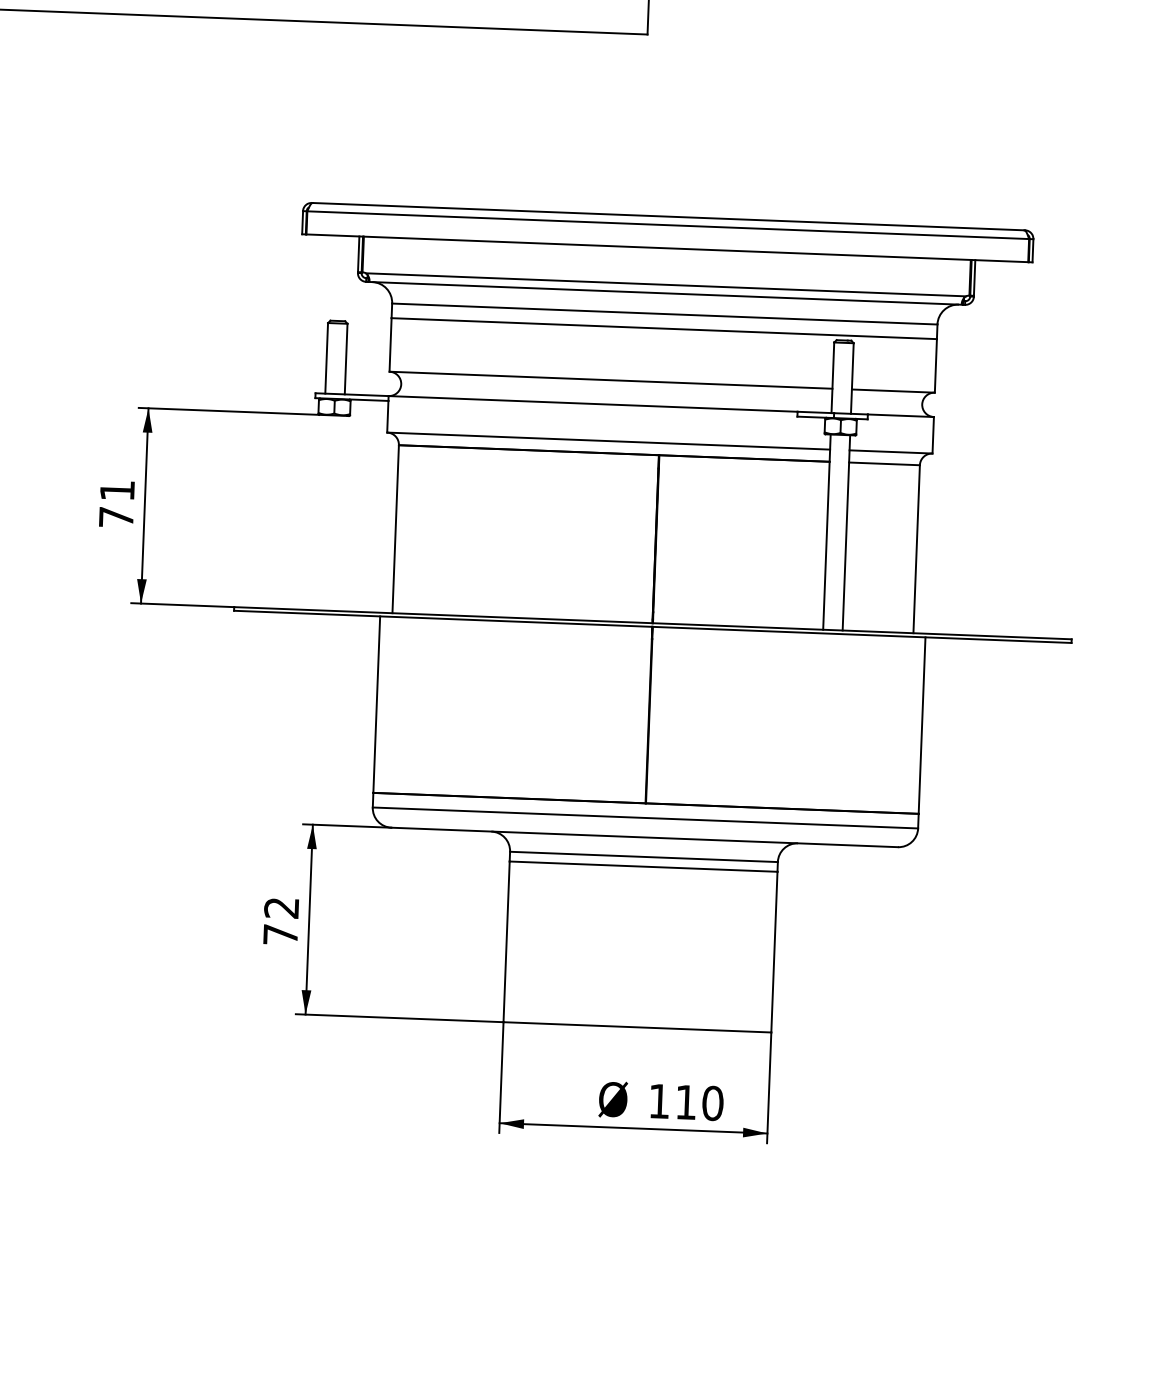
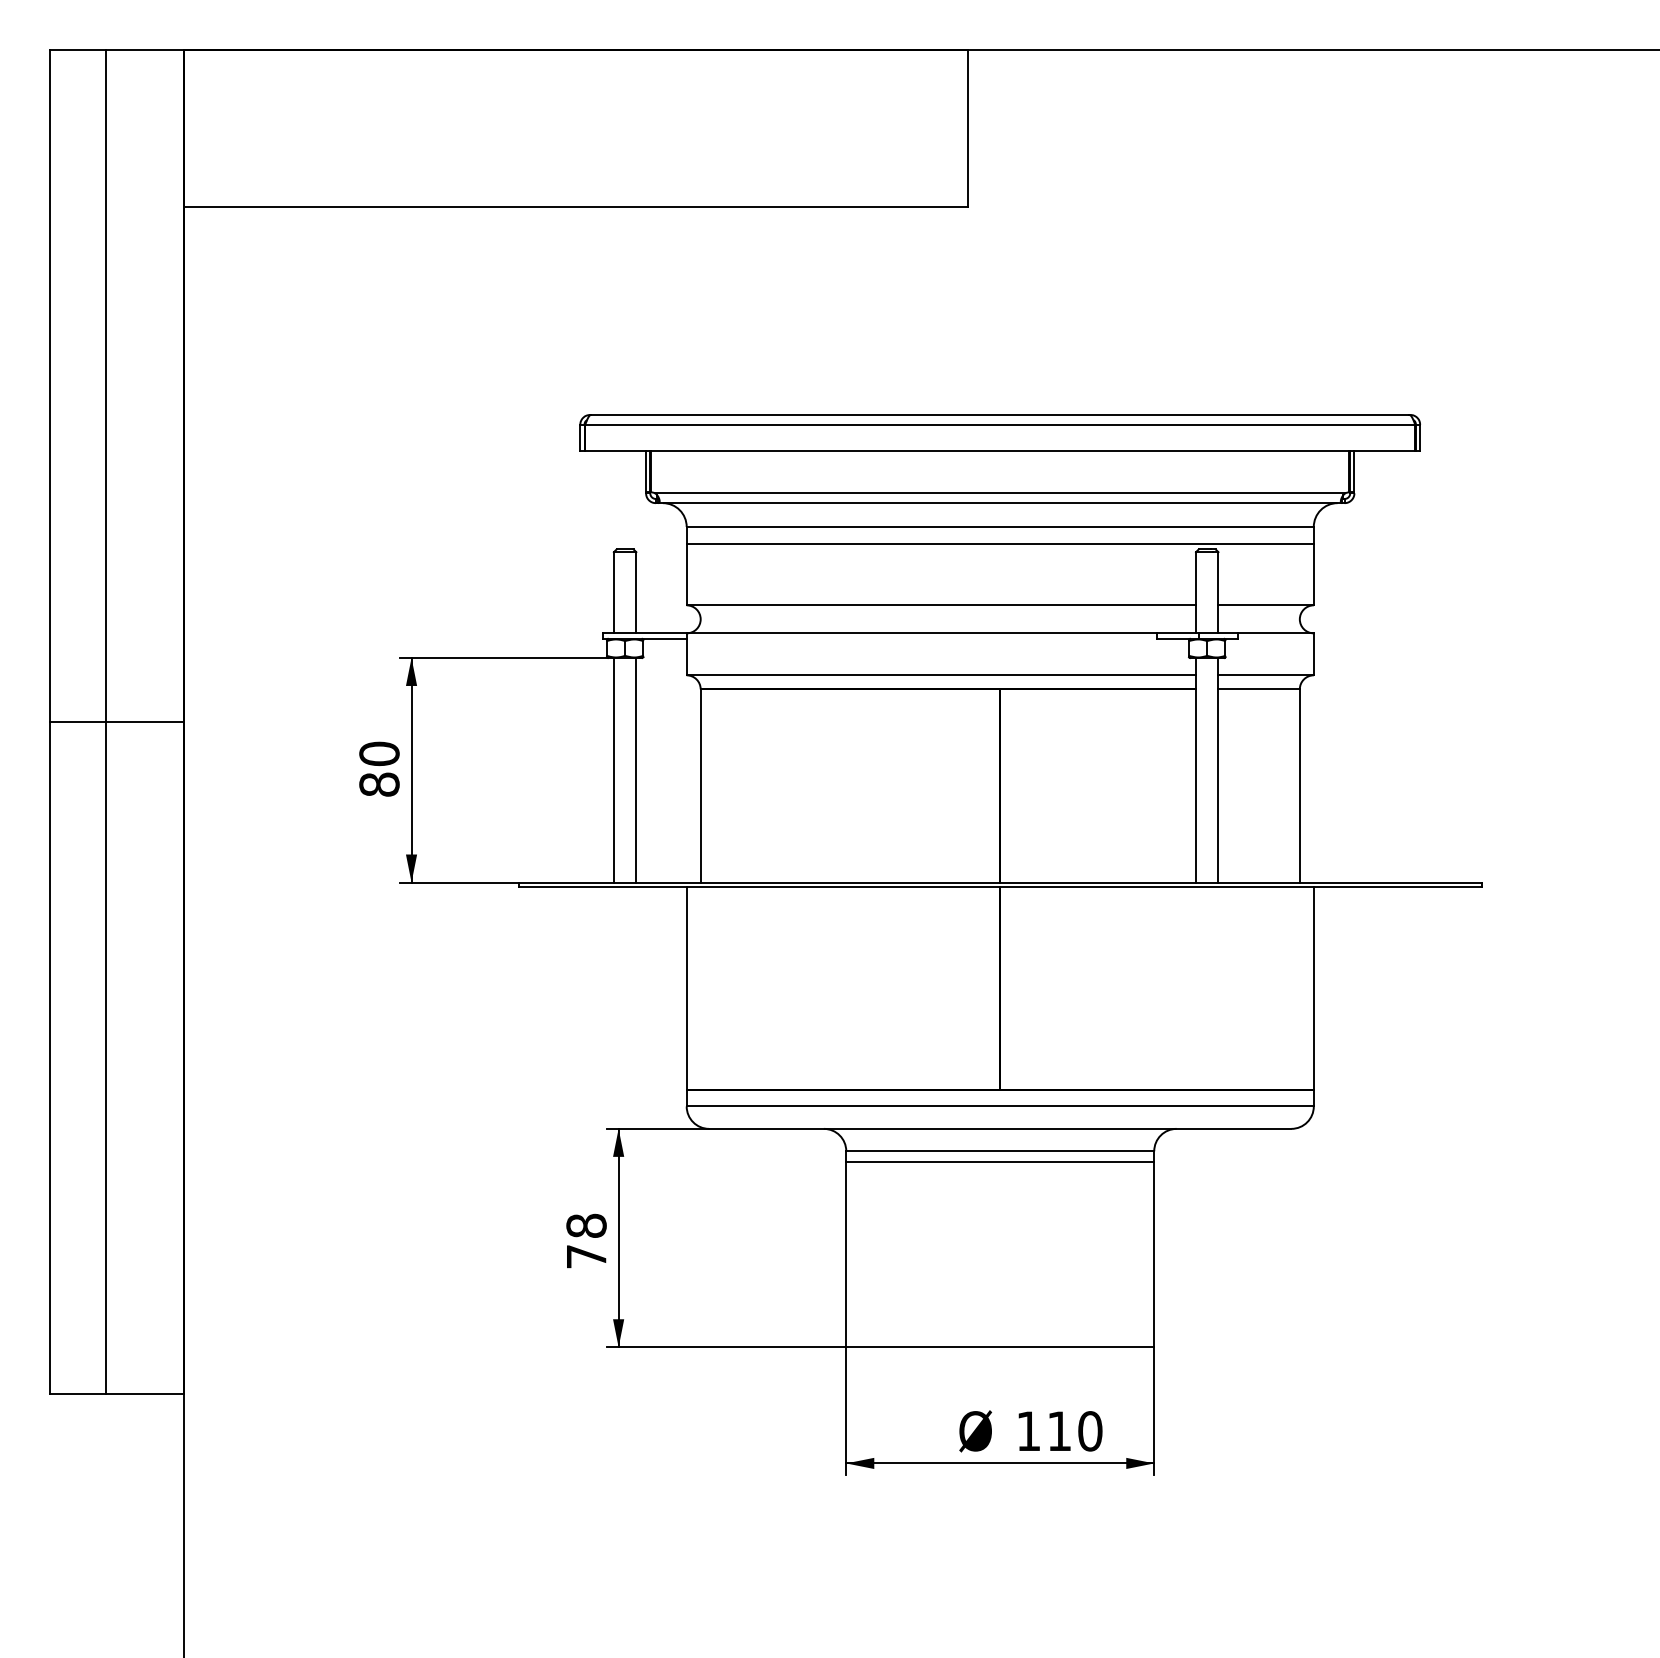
text: (116, 503) -> (379, 768), 71 -> 80
line: (320, 512) -> (613, 769), added
line: (340, 512) -> (636, 769), added
text: (281, 907) -> (586, 1225), 72 -> 78

